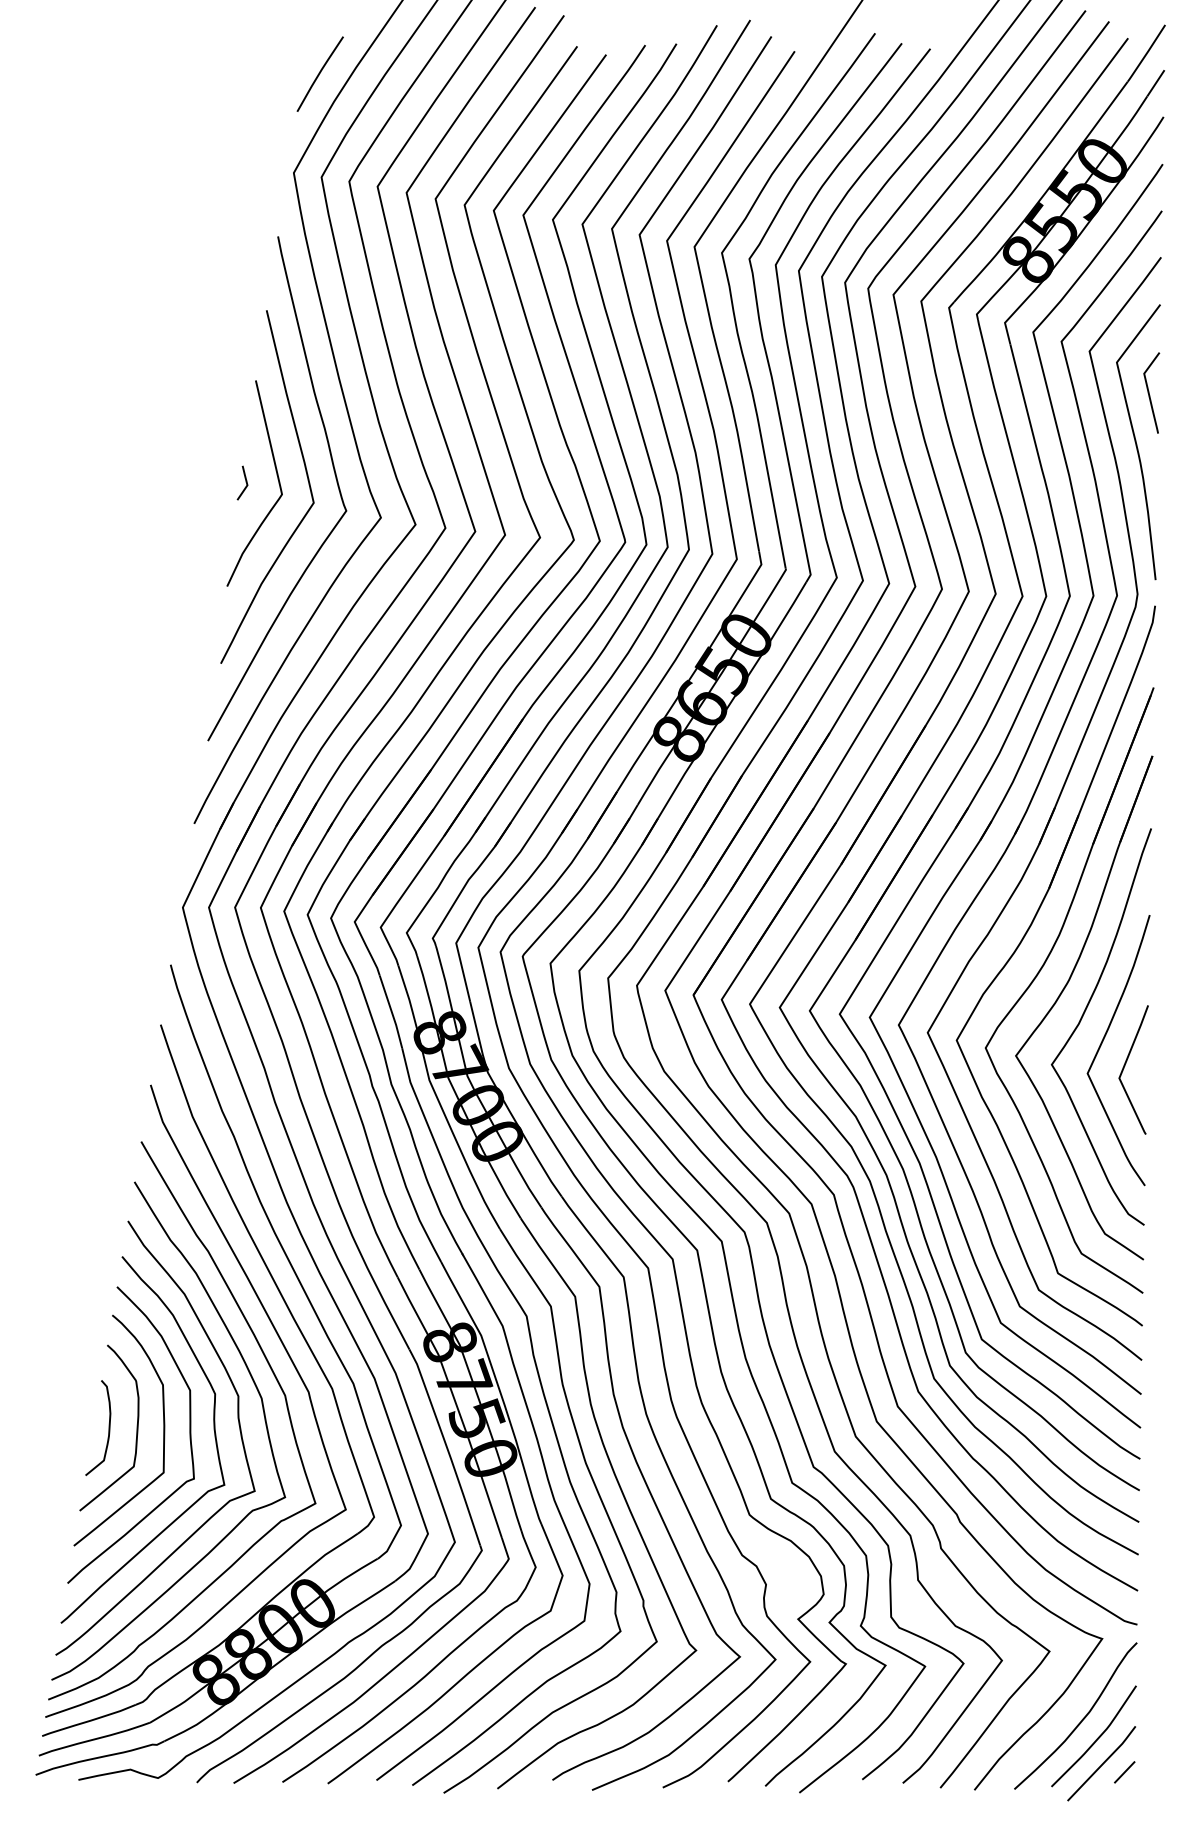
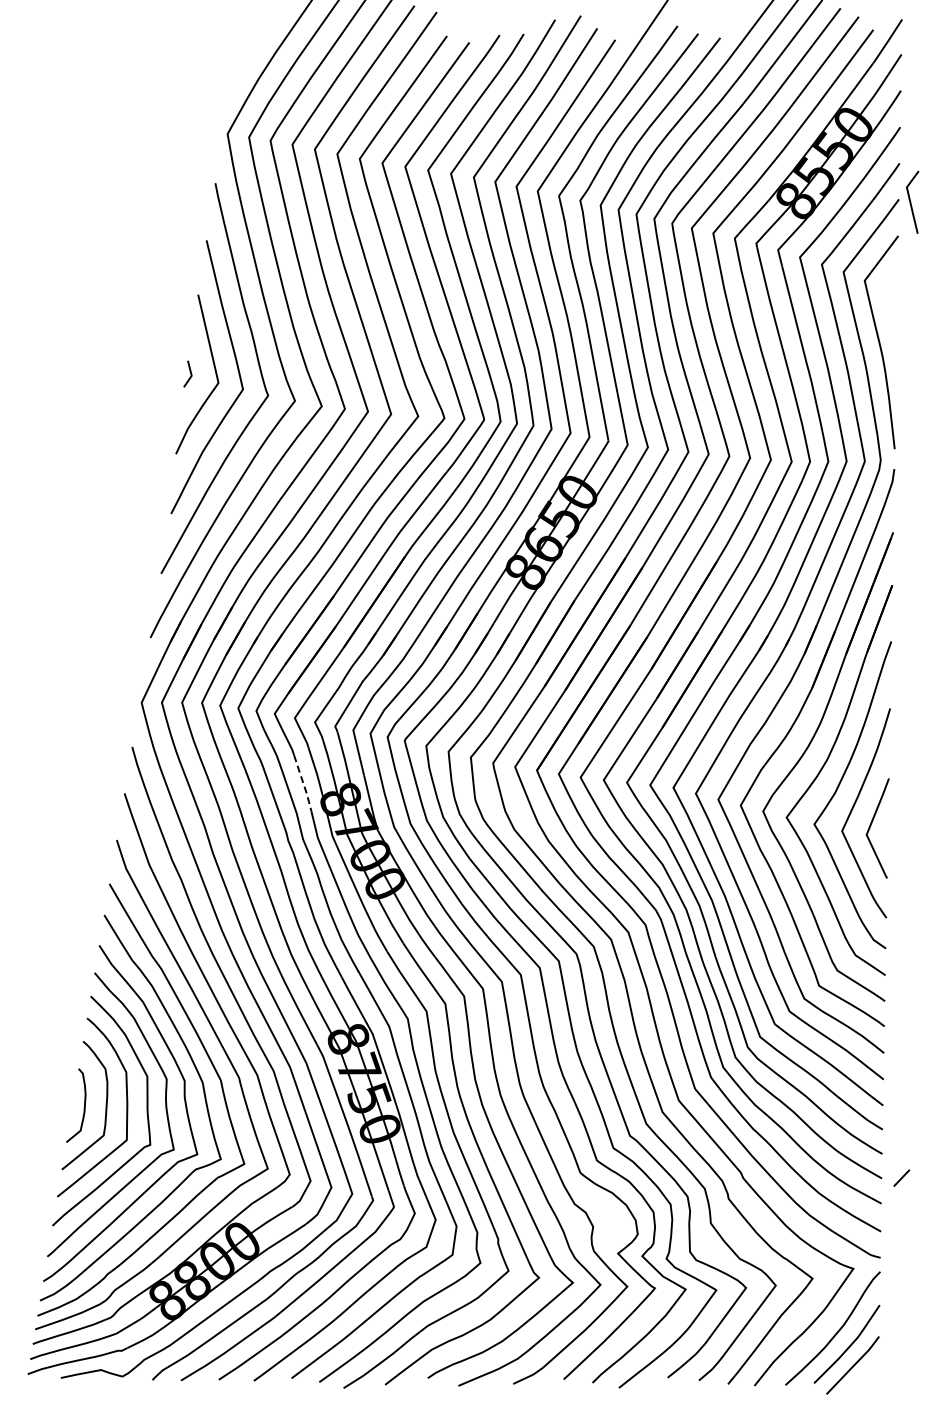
line: (319, 74) -> (247, 57), removed
line: (1150, 391) -> (911, 201), moved
line: (391, 1013) -> (303, 784), solid -> dashed
line: (1124, 1771) -> (901, 1177), moved

